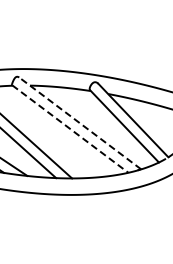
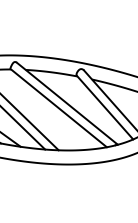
line: (79, 123) -> (66, 103), dashed -> solid
line: (70, 129) -> (58, 108), dashed -> solid

